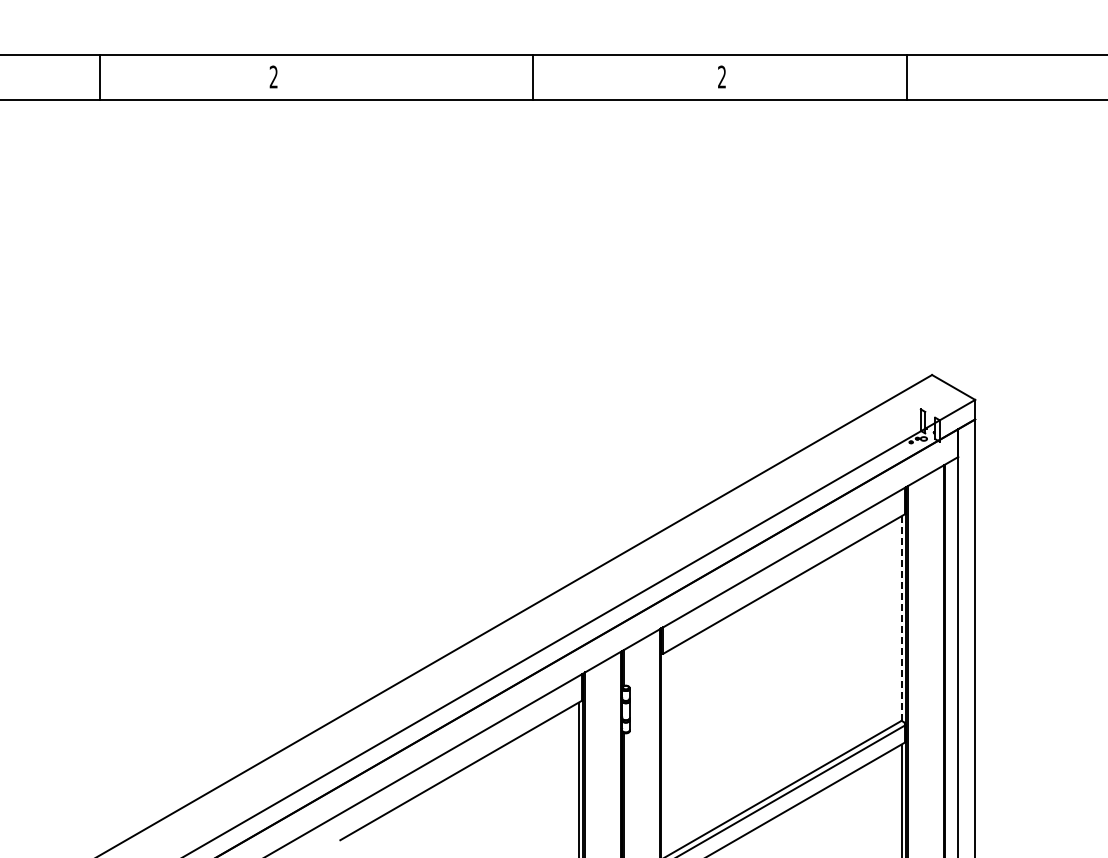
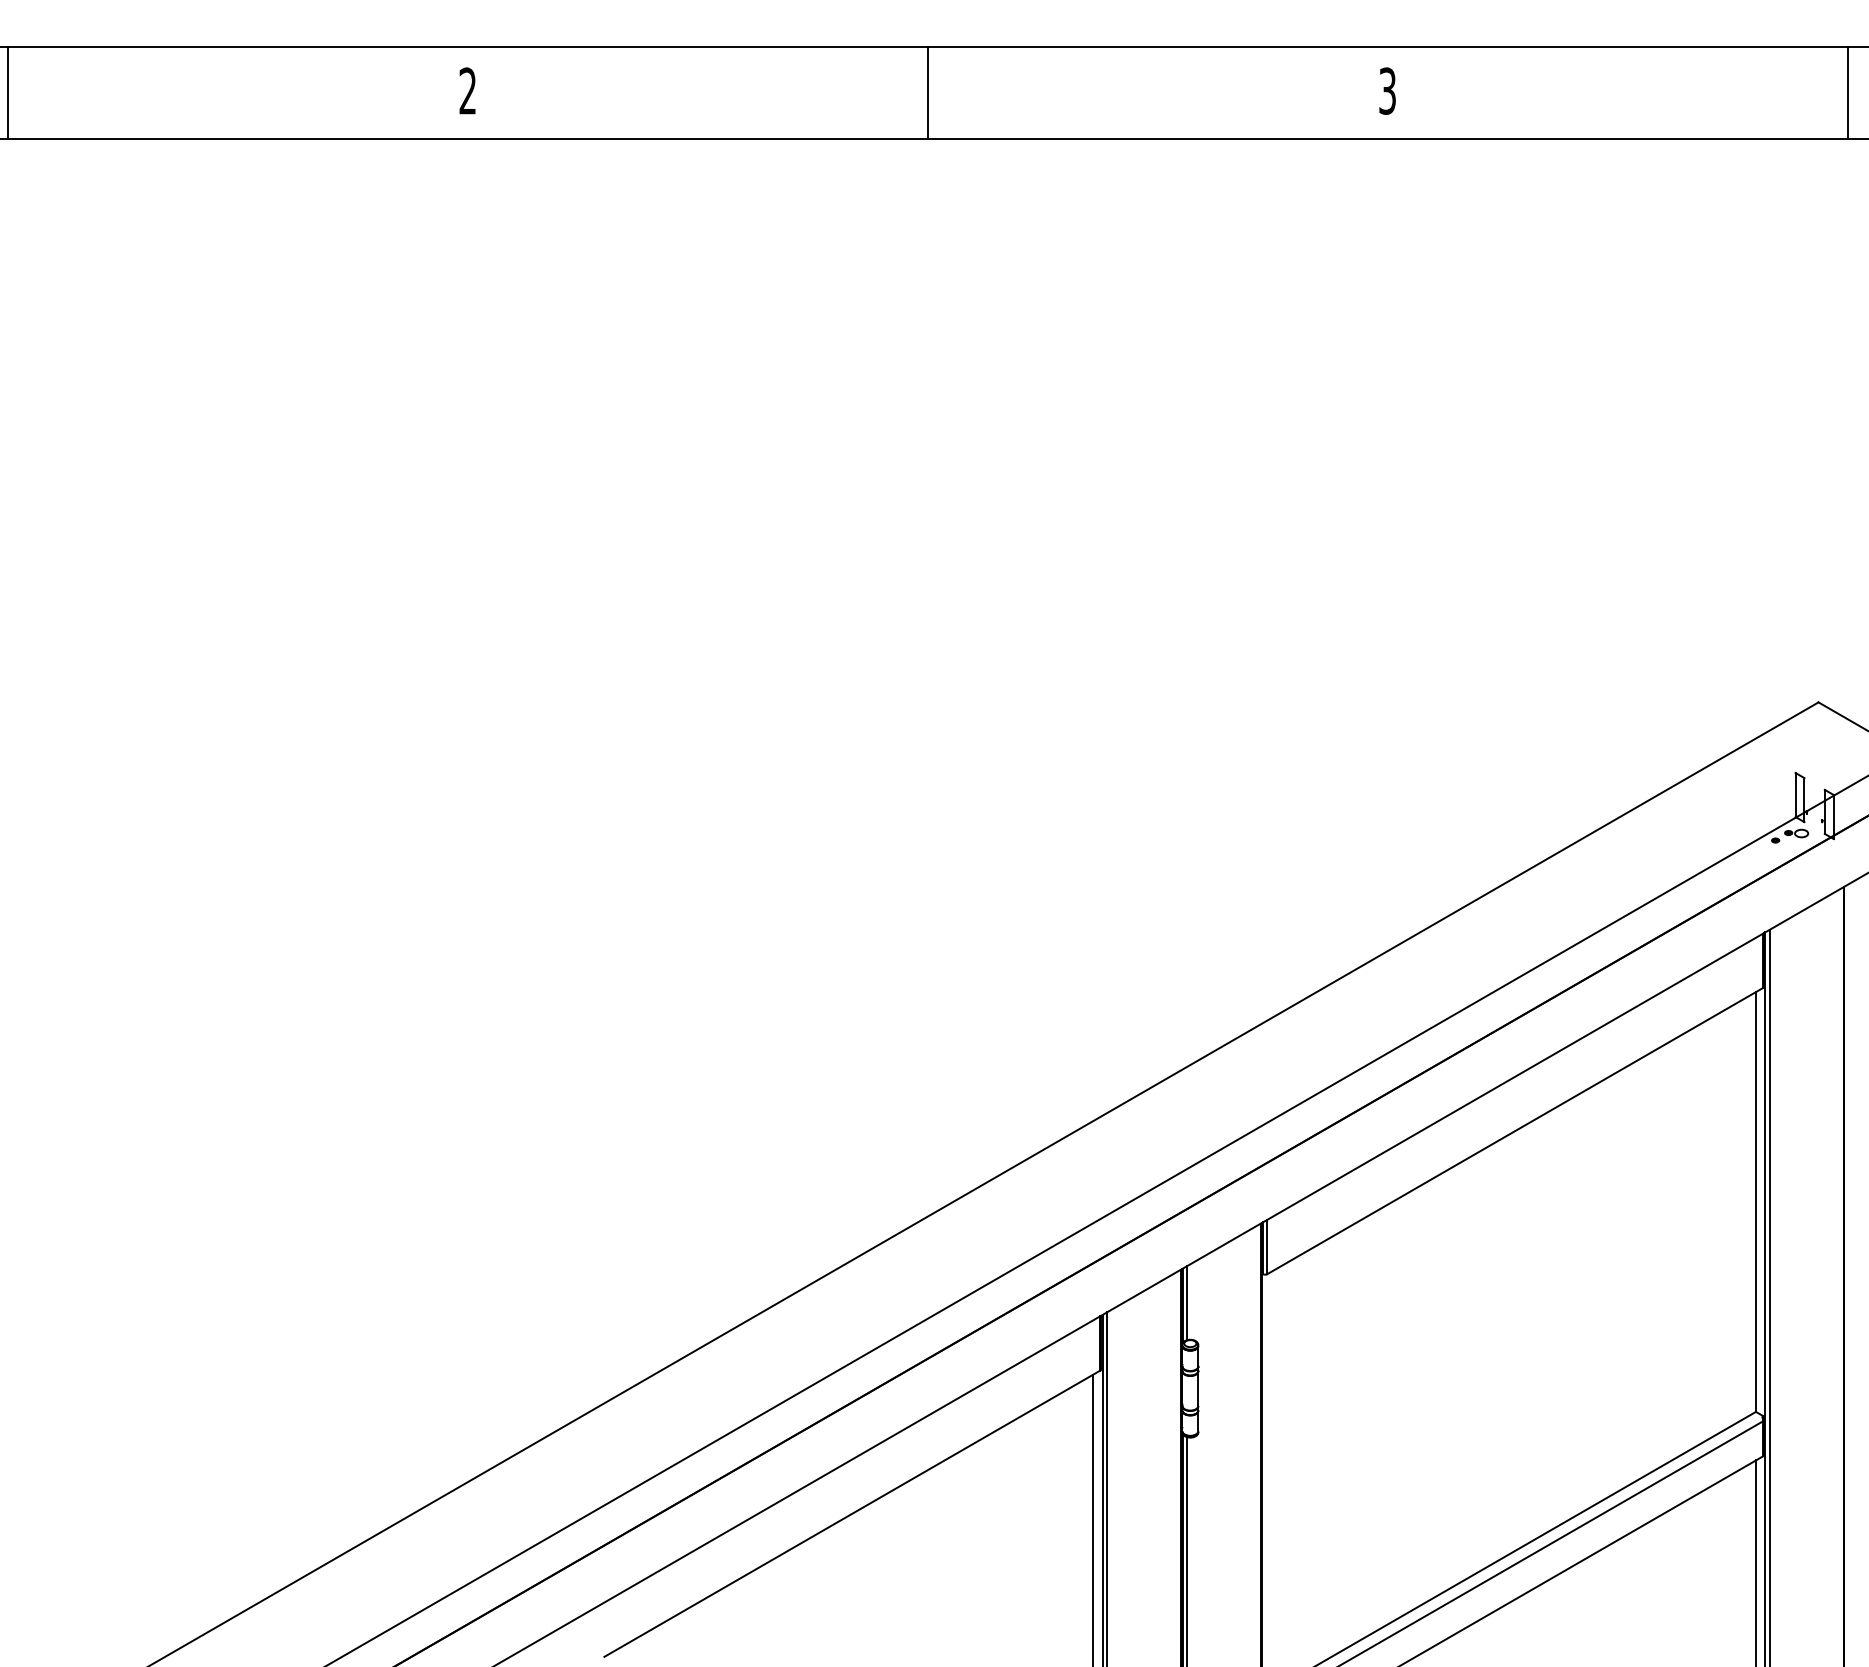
line: (99, 77) -> (7, 91), moved
line: (533, 77) -> (928, 91), moved
text: (722, 77) -> (1388, 91), 2 -> 3
line: (907, 77) -> (1848, 91), moved
line: (901, 619) -> (1755, 1203), dashed -> solid

